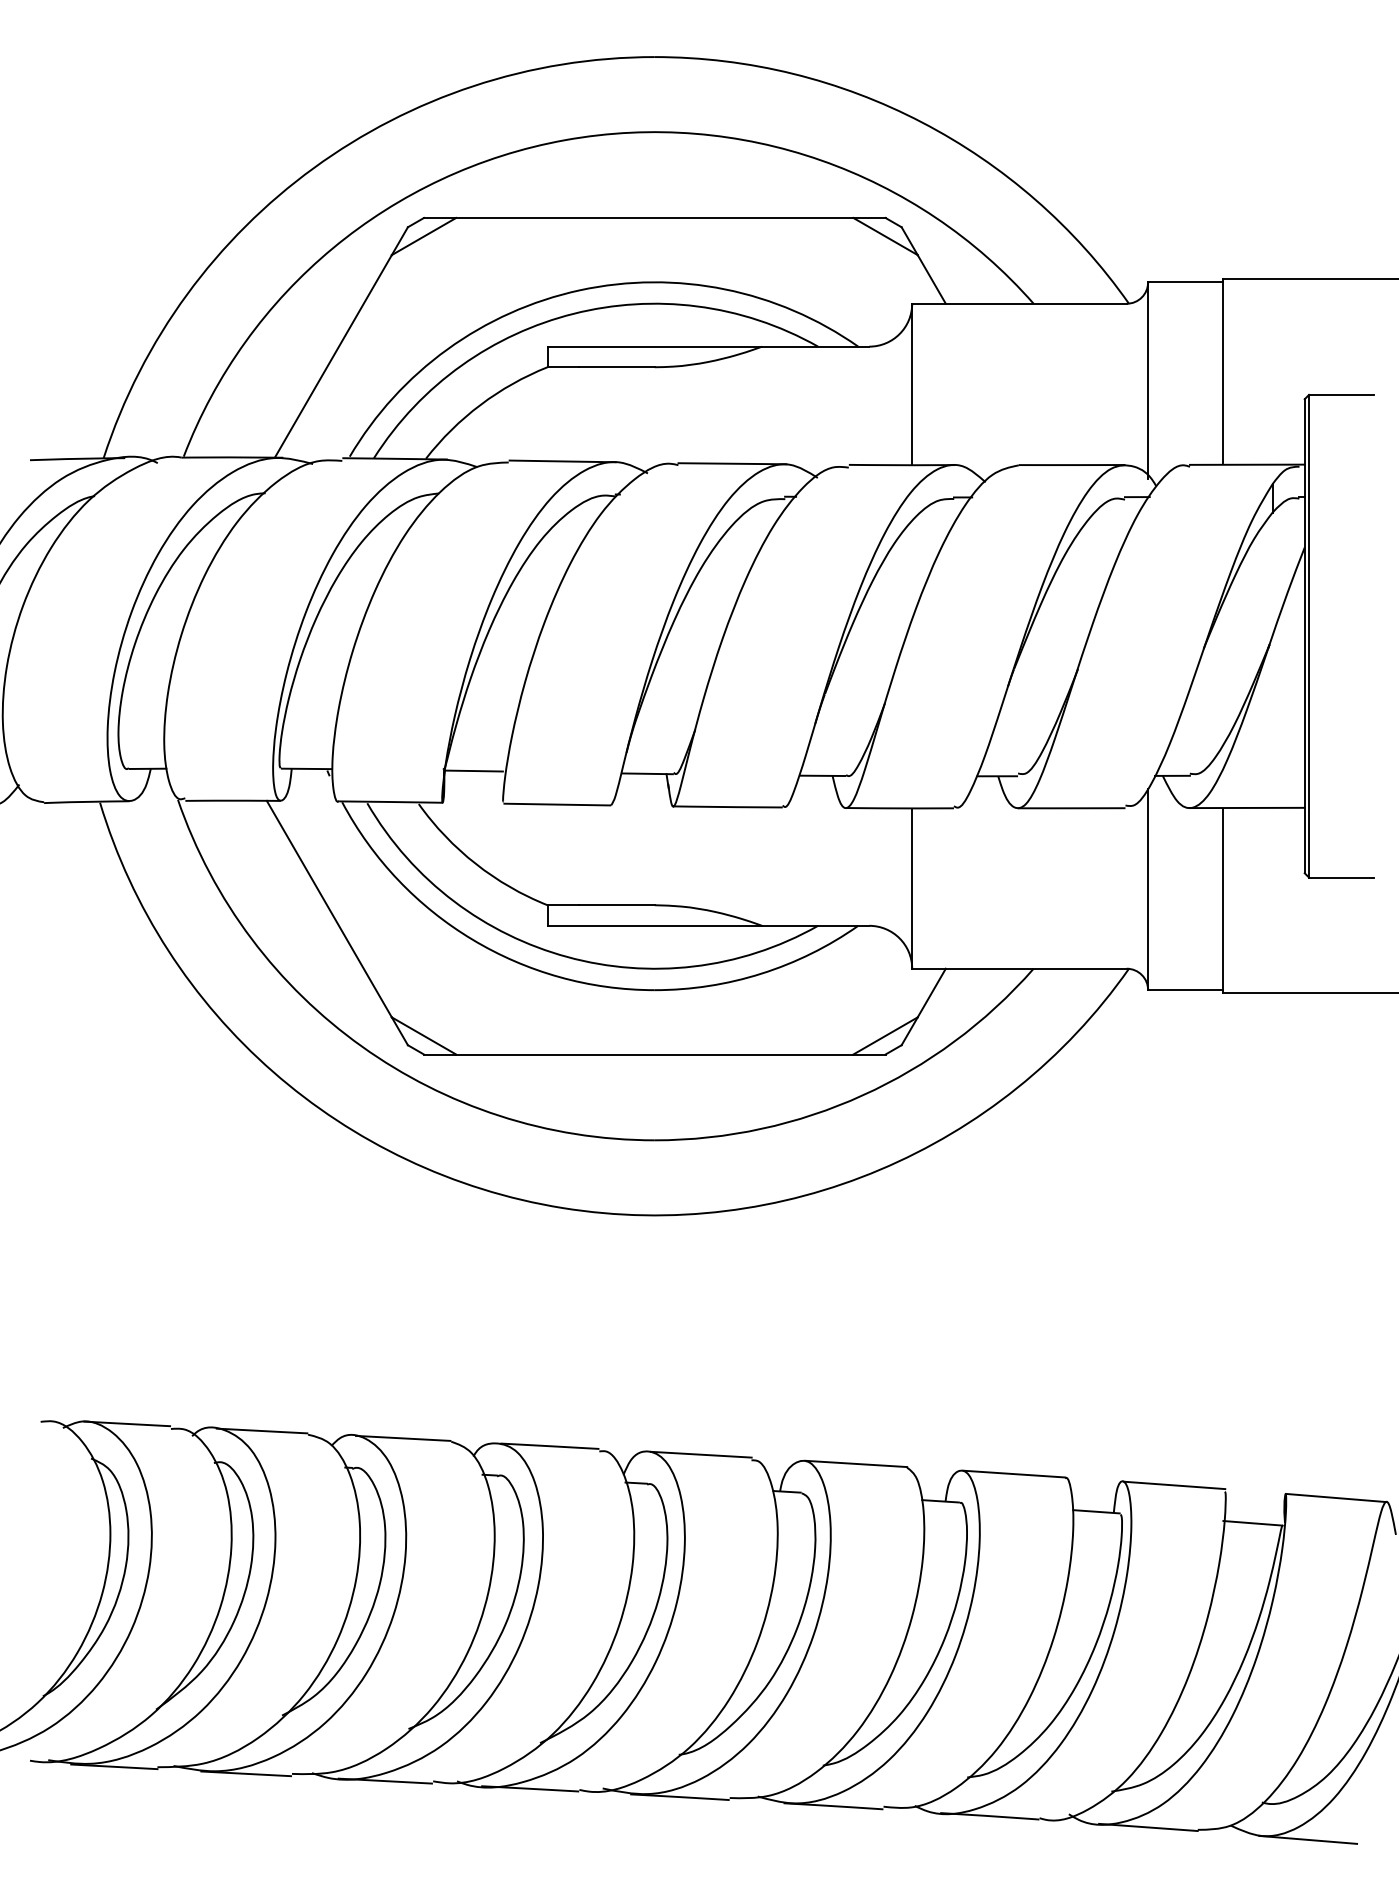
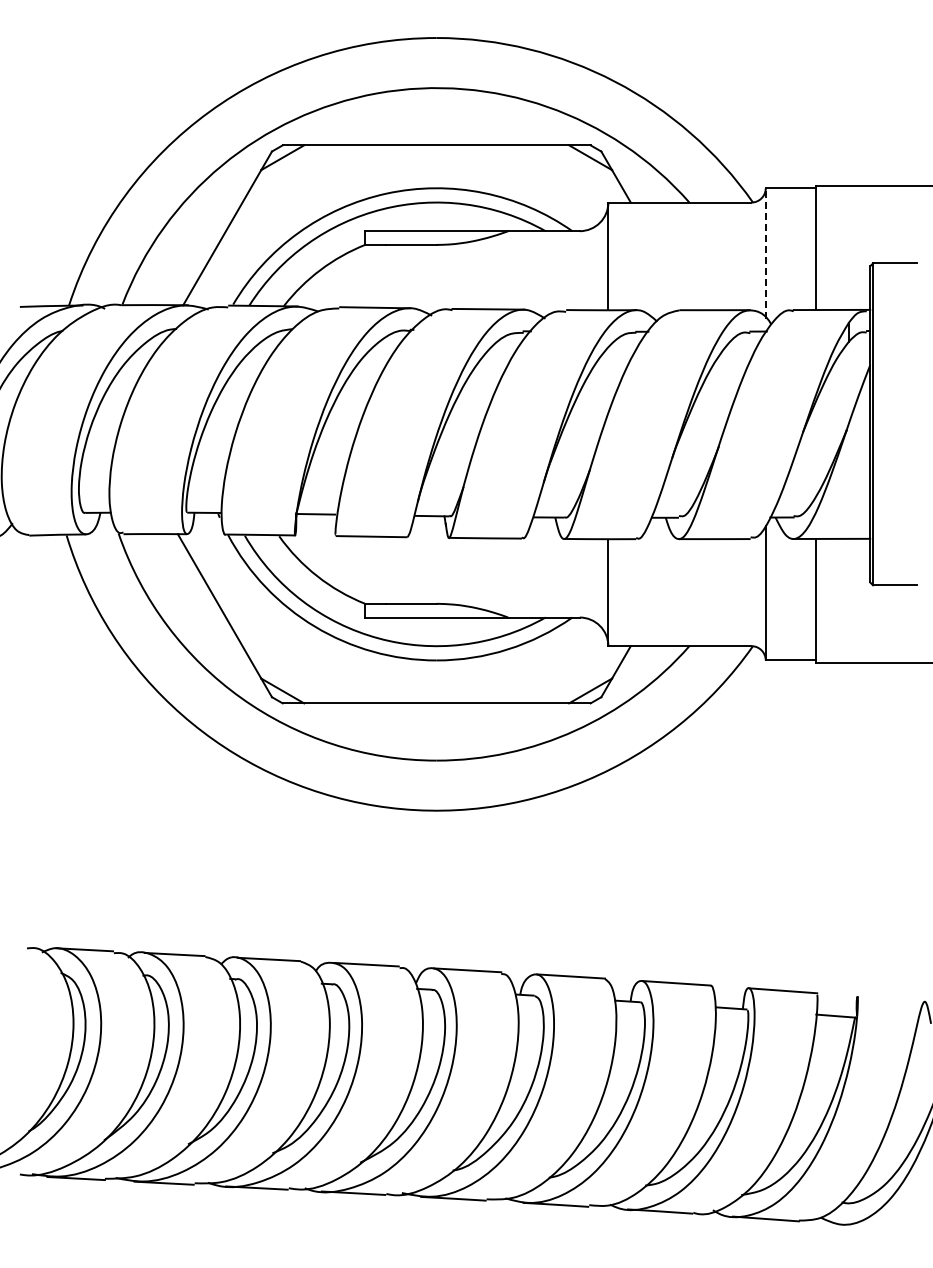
line: (1147, 380) -> (765, 253), solid -> dashed
line: (1335, 1496) -> (890, 998), removed
line: (1308, 1838) -> (872, 1226), removed

